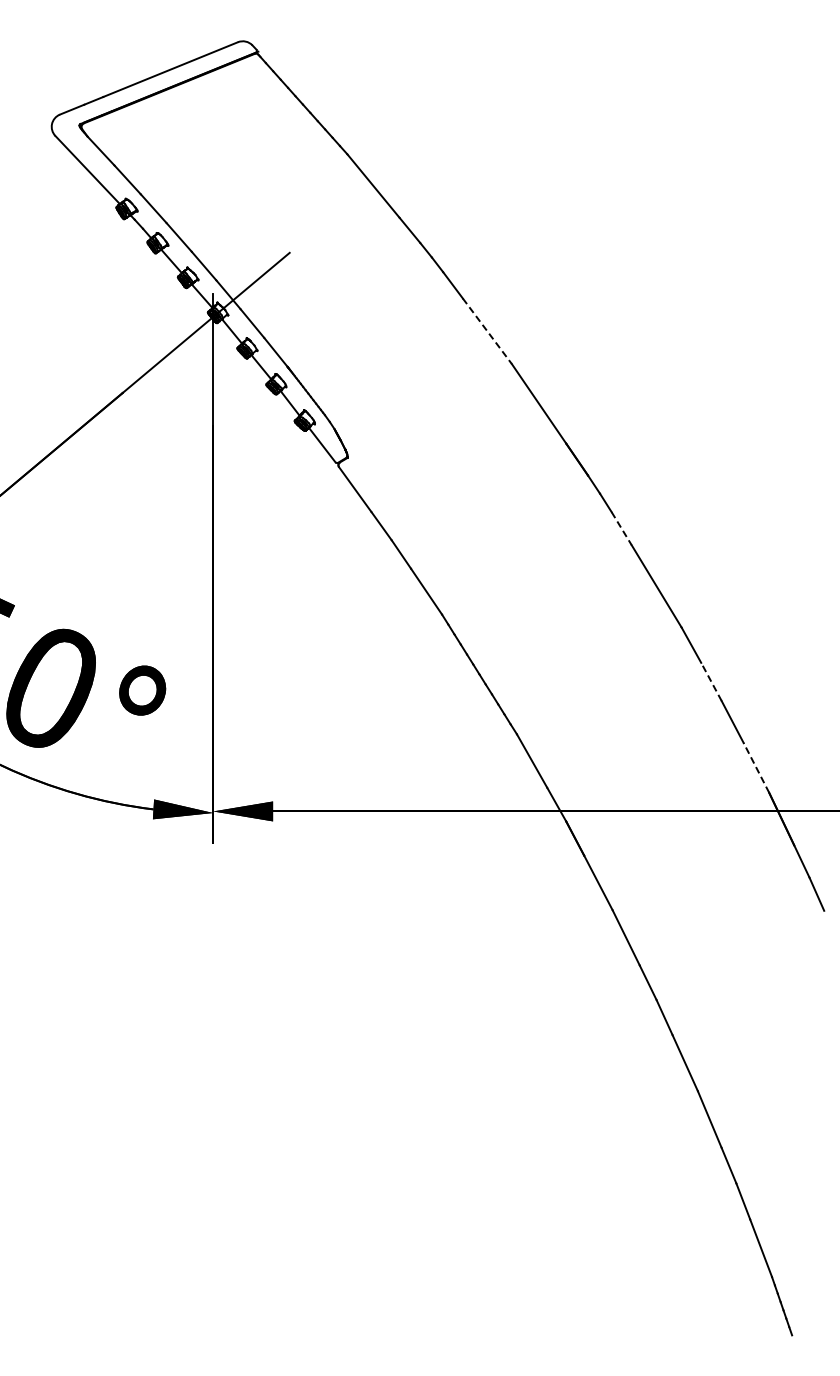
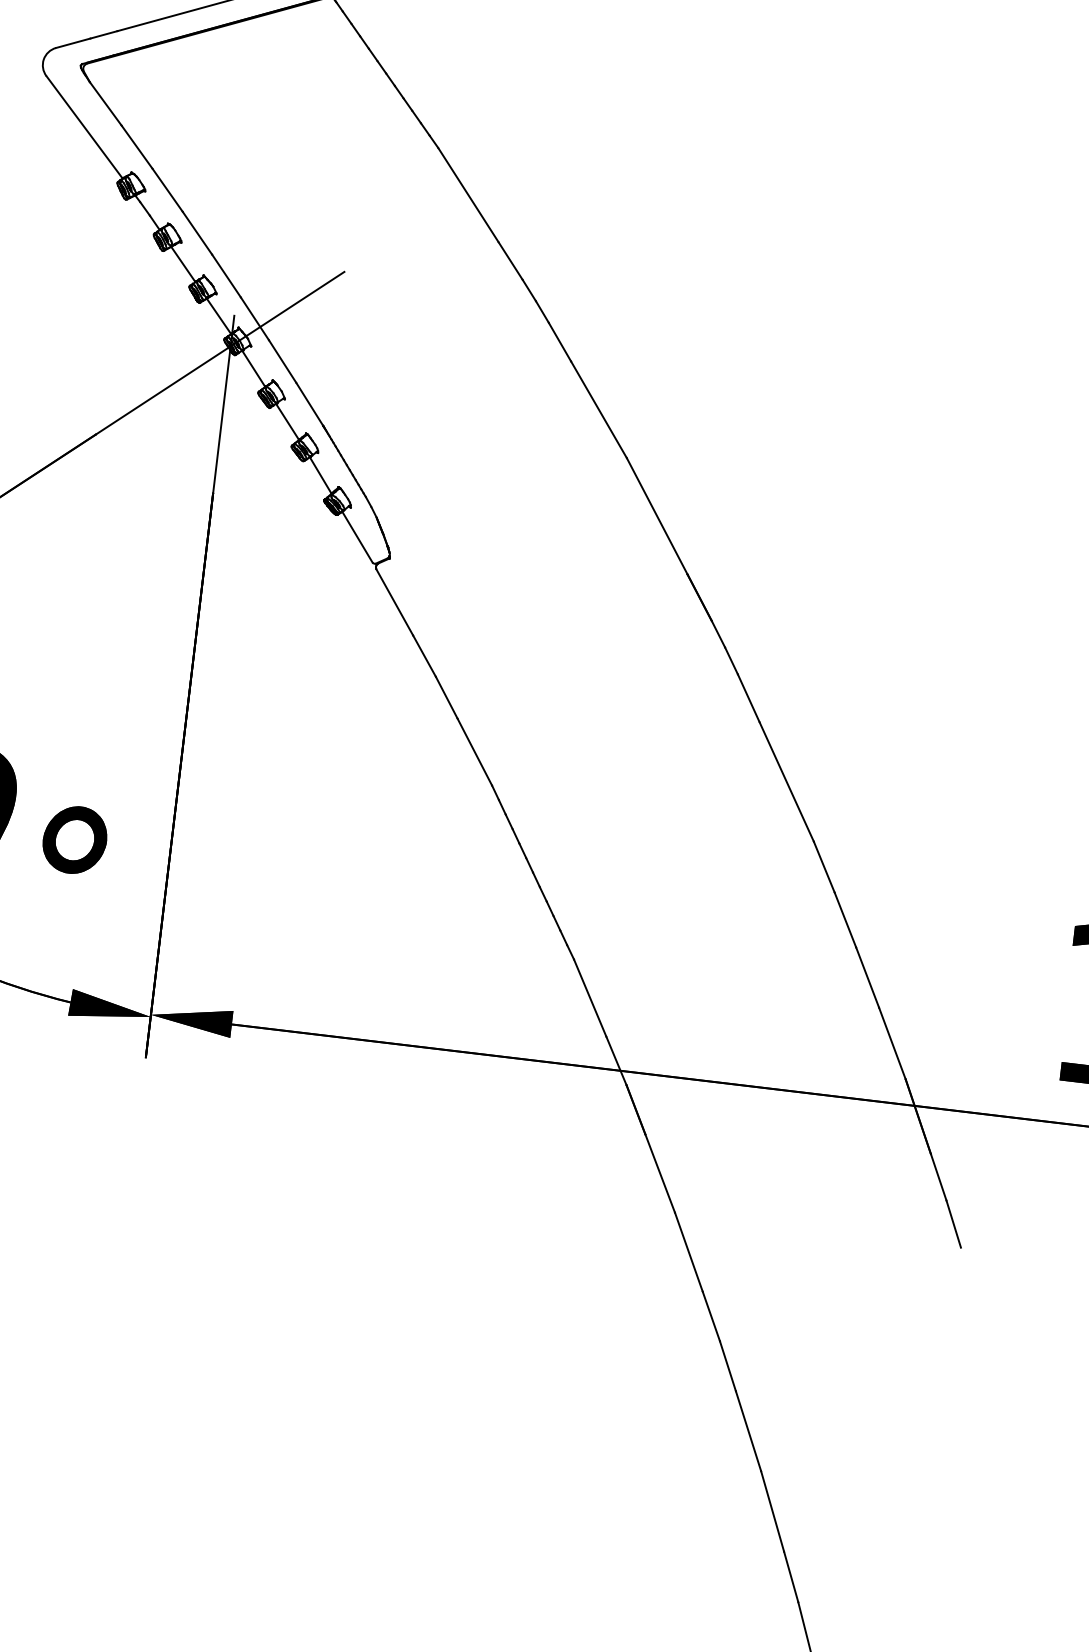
line: (487, 331) -> (599, 410), dashed -> solid
line: (621, 529) -> (748, 699), dashed -> solid
line: (711, 681) -> (845, 919), dashed -> solid
line: (756, 767) -> (892, 1042), dashed -> solid

